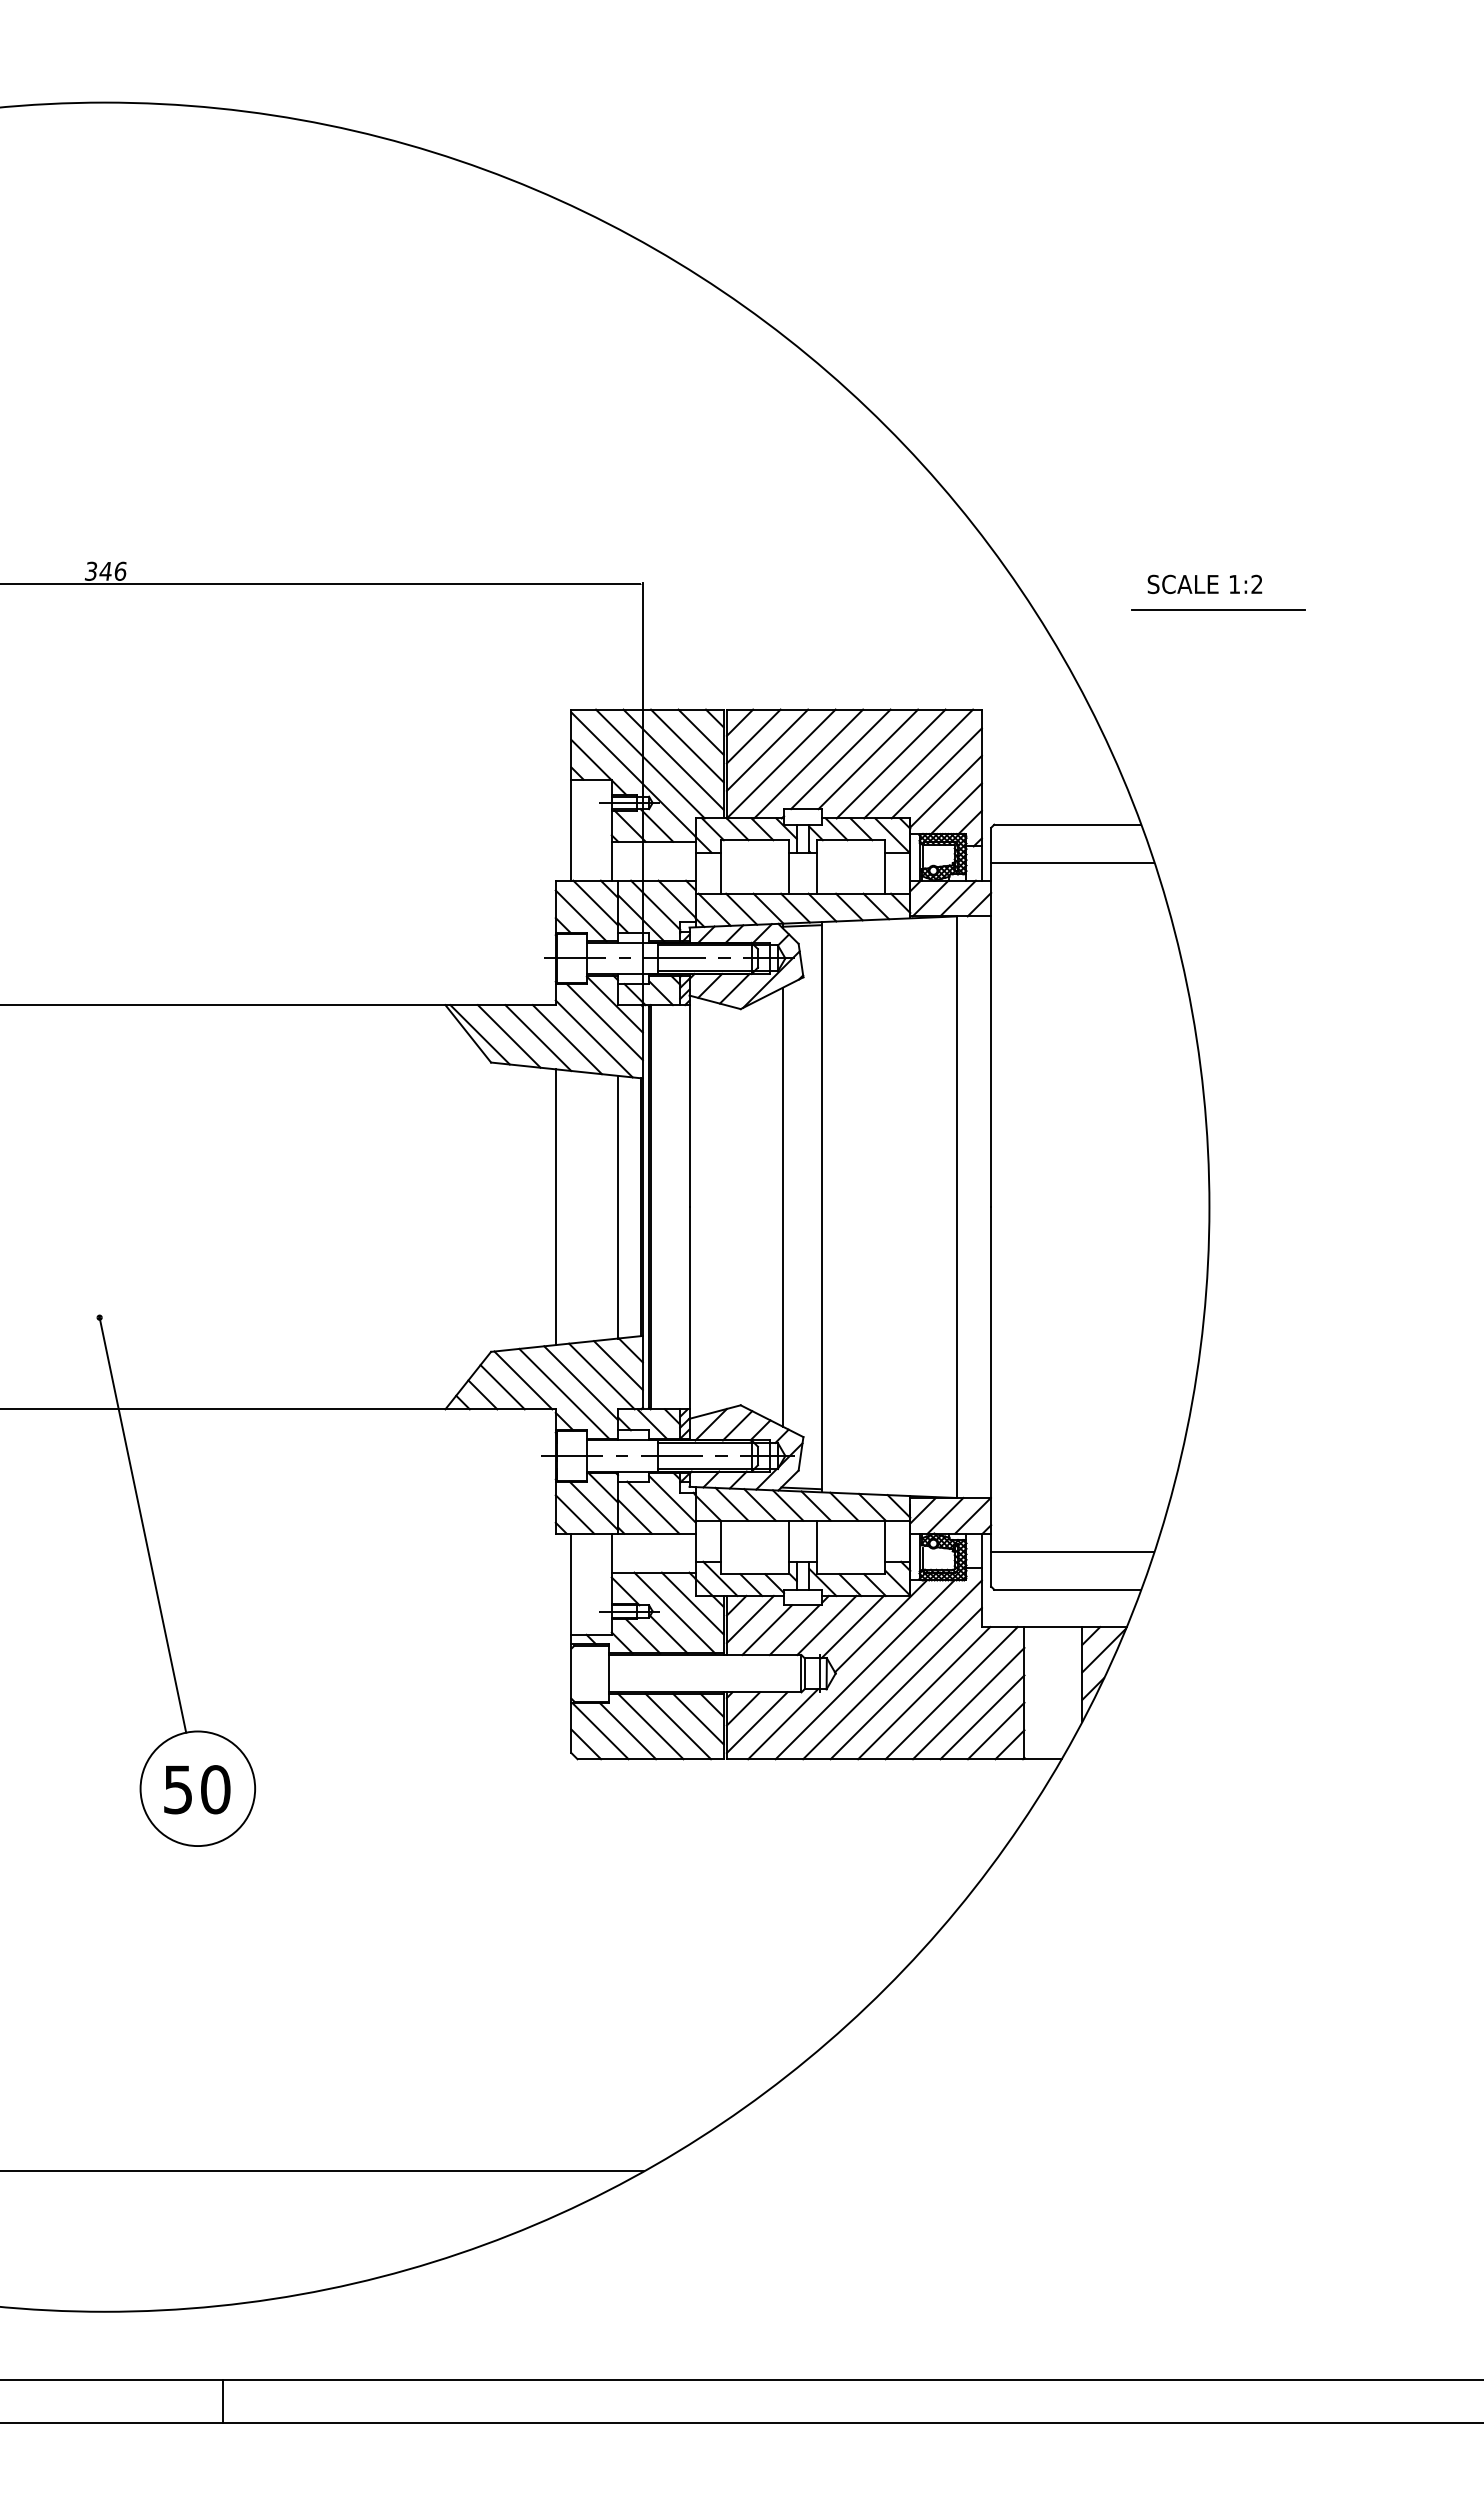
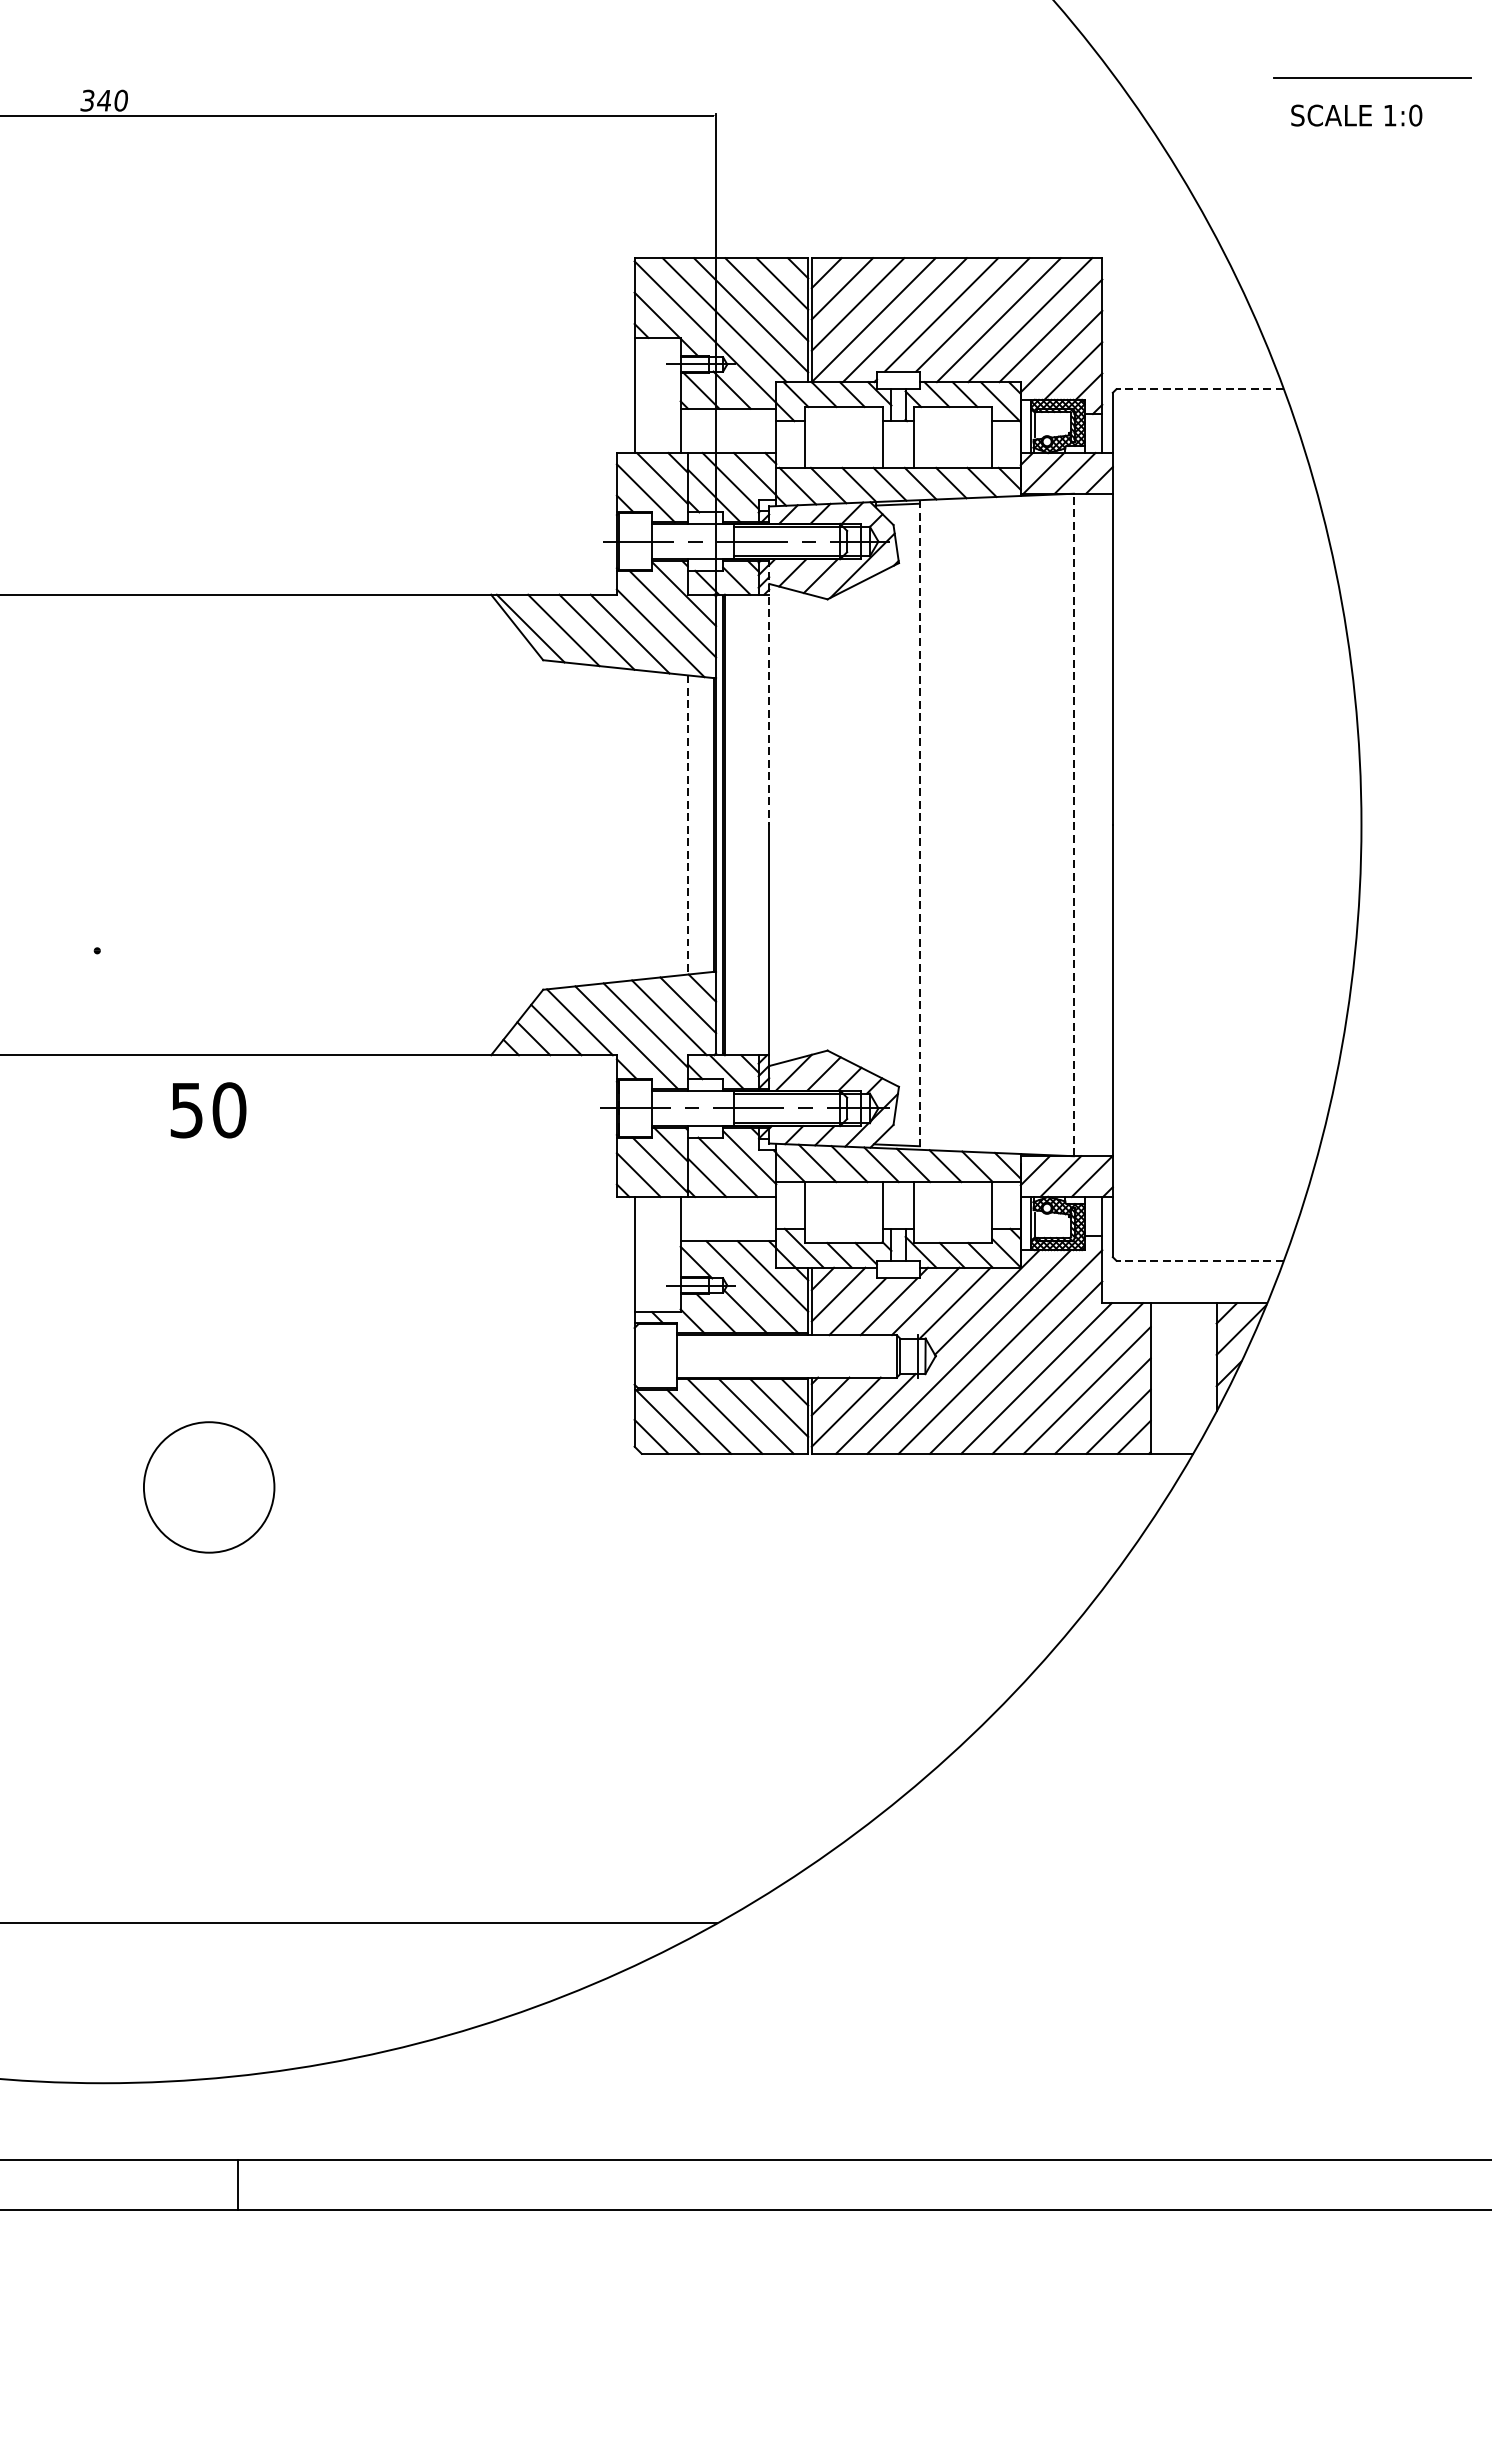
text: (120, 570) -> (121, 99), 346 -> 340
text: (1256, 583) -> (1415, 114), 1:2 -> 1:0
line: (1218, 609) -> (1371, 78), moved
line: (1067, 824) -> (1199, 389), solid -> dashed
line: (1072, 862) -> (1205, 432), removed
line: (689, 1090) -> (769, 692), solid -> dashed
line: (782, 1206) -> (875, 824), removed
line: (555, 1207) -> (616, 825), removed
line: (618, 1207) -> (688, 825), solid -> dashed
line: (821, 1207) -> (919, 825), solid -> dashed
line: (956, 1207) -> (1073, 825), solid -> dashed
line: (142, 1524) -> (146, 1186), removed
line: (1072, 1551) -> (1205, 1217), removed
line: (1067, 1589) -> (1199, 1260), solid -> dashed
text: (197, 1789) -> (208, 1110), moved

